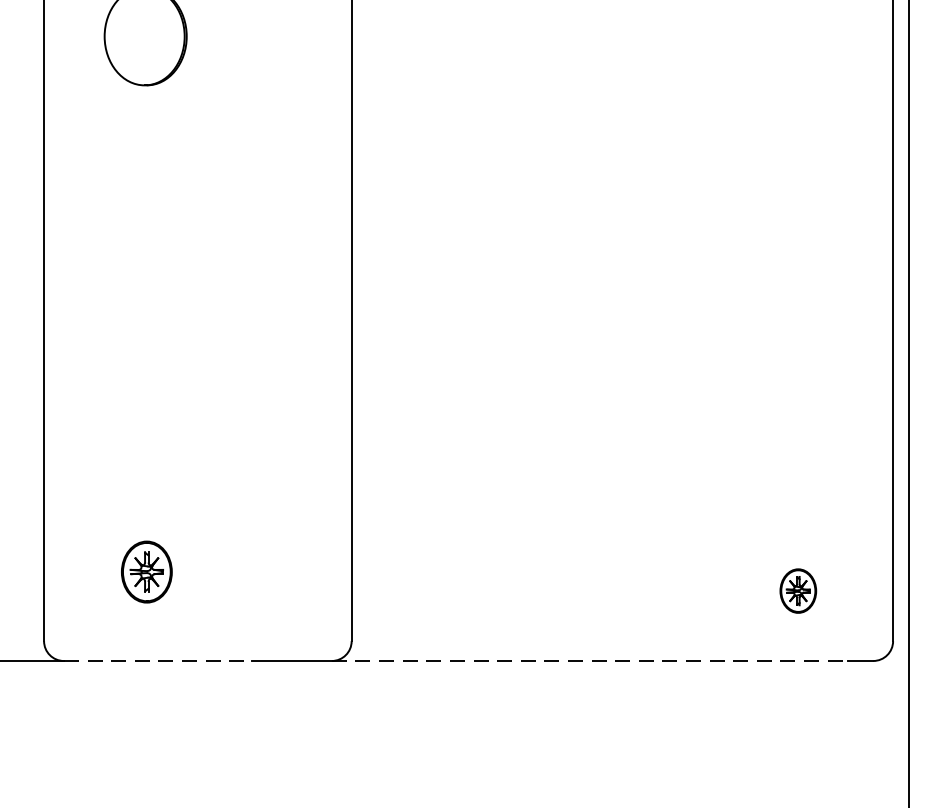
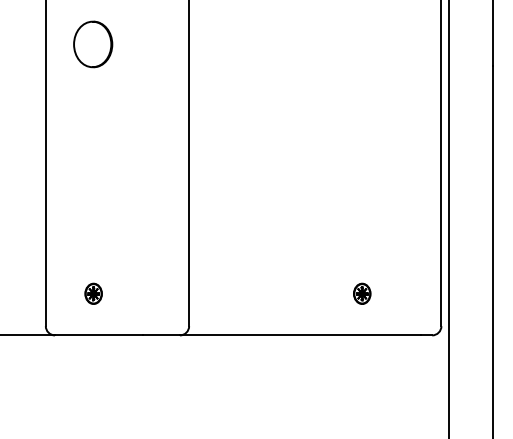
part: (146, 571) -> (93, 293), size x0.71
part: (798, 590) -> (362, 293), moved
line: (157, 661) -> (98, 335), dashed -> solid
line: (590, 661) -> (300, 335), dashed -> solid

